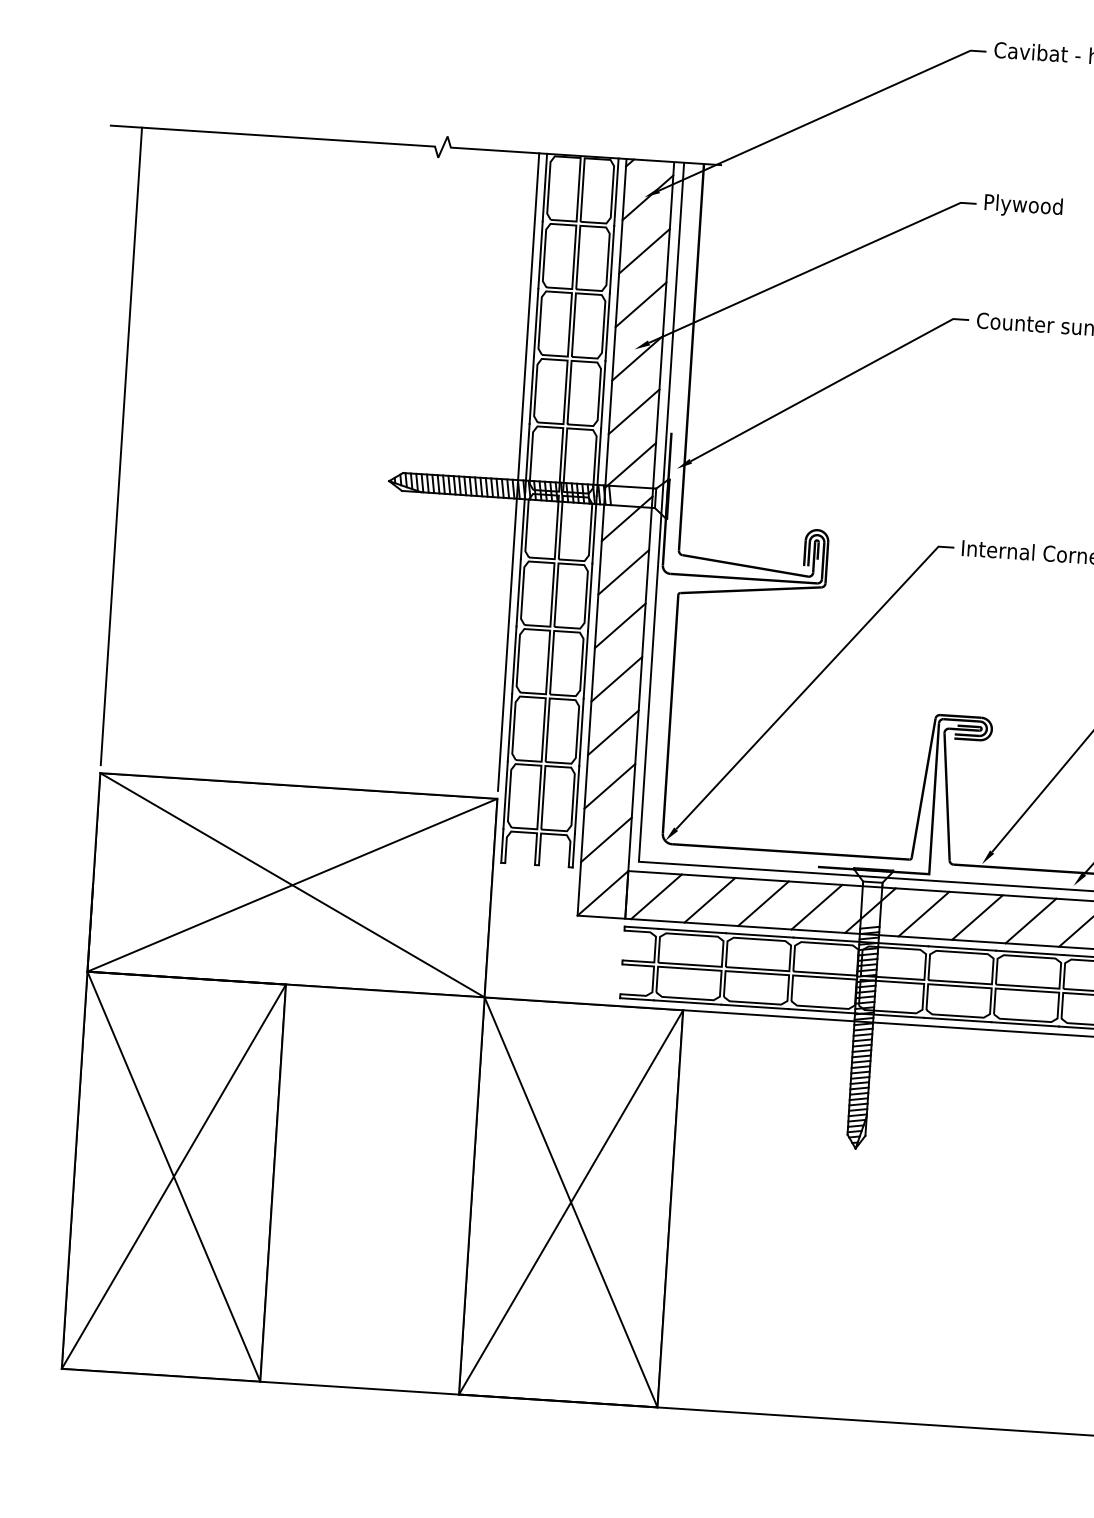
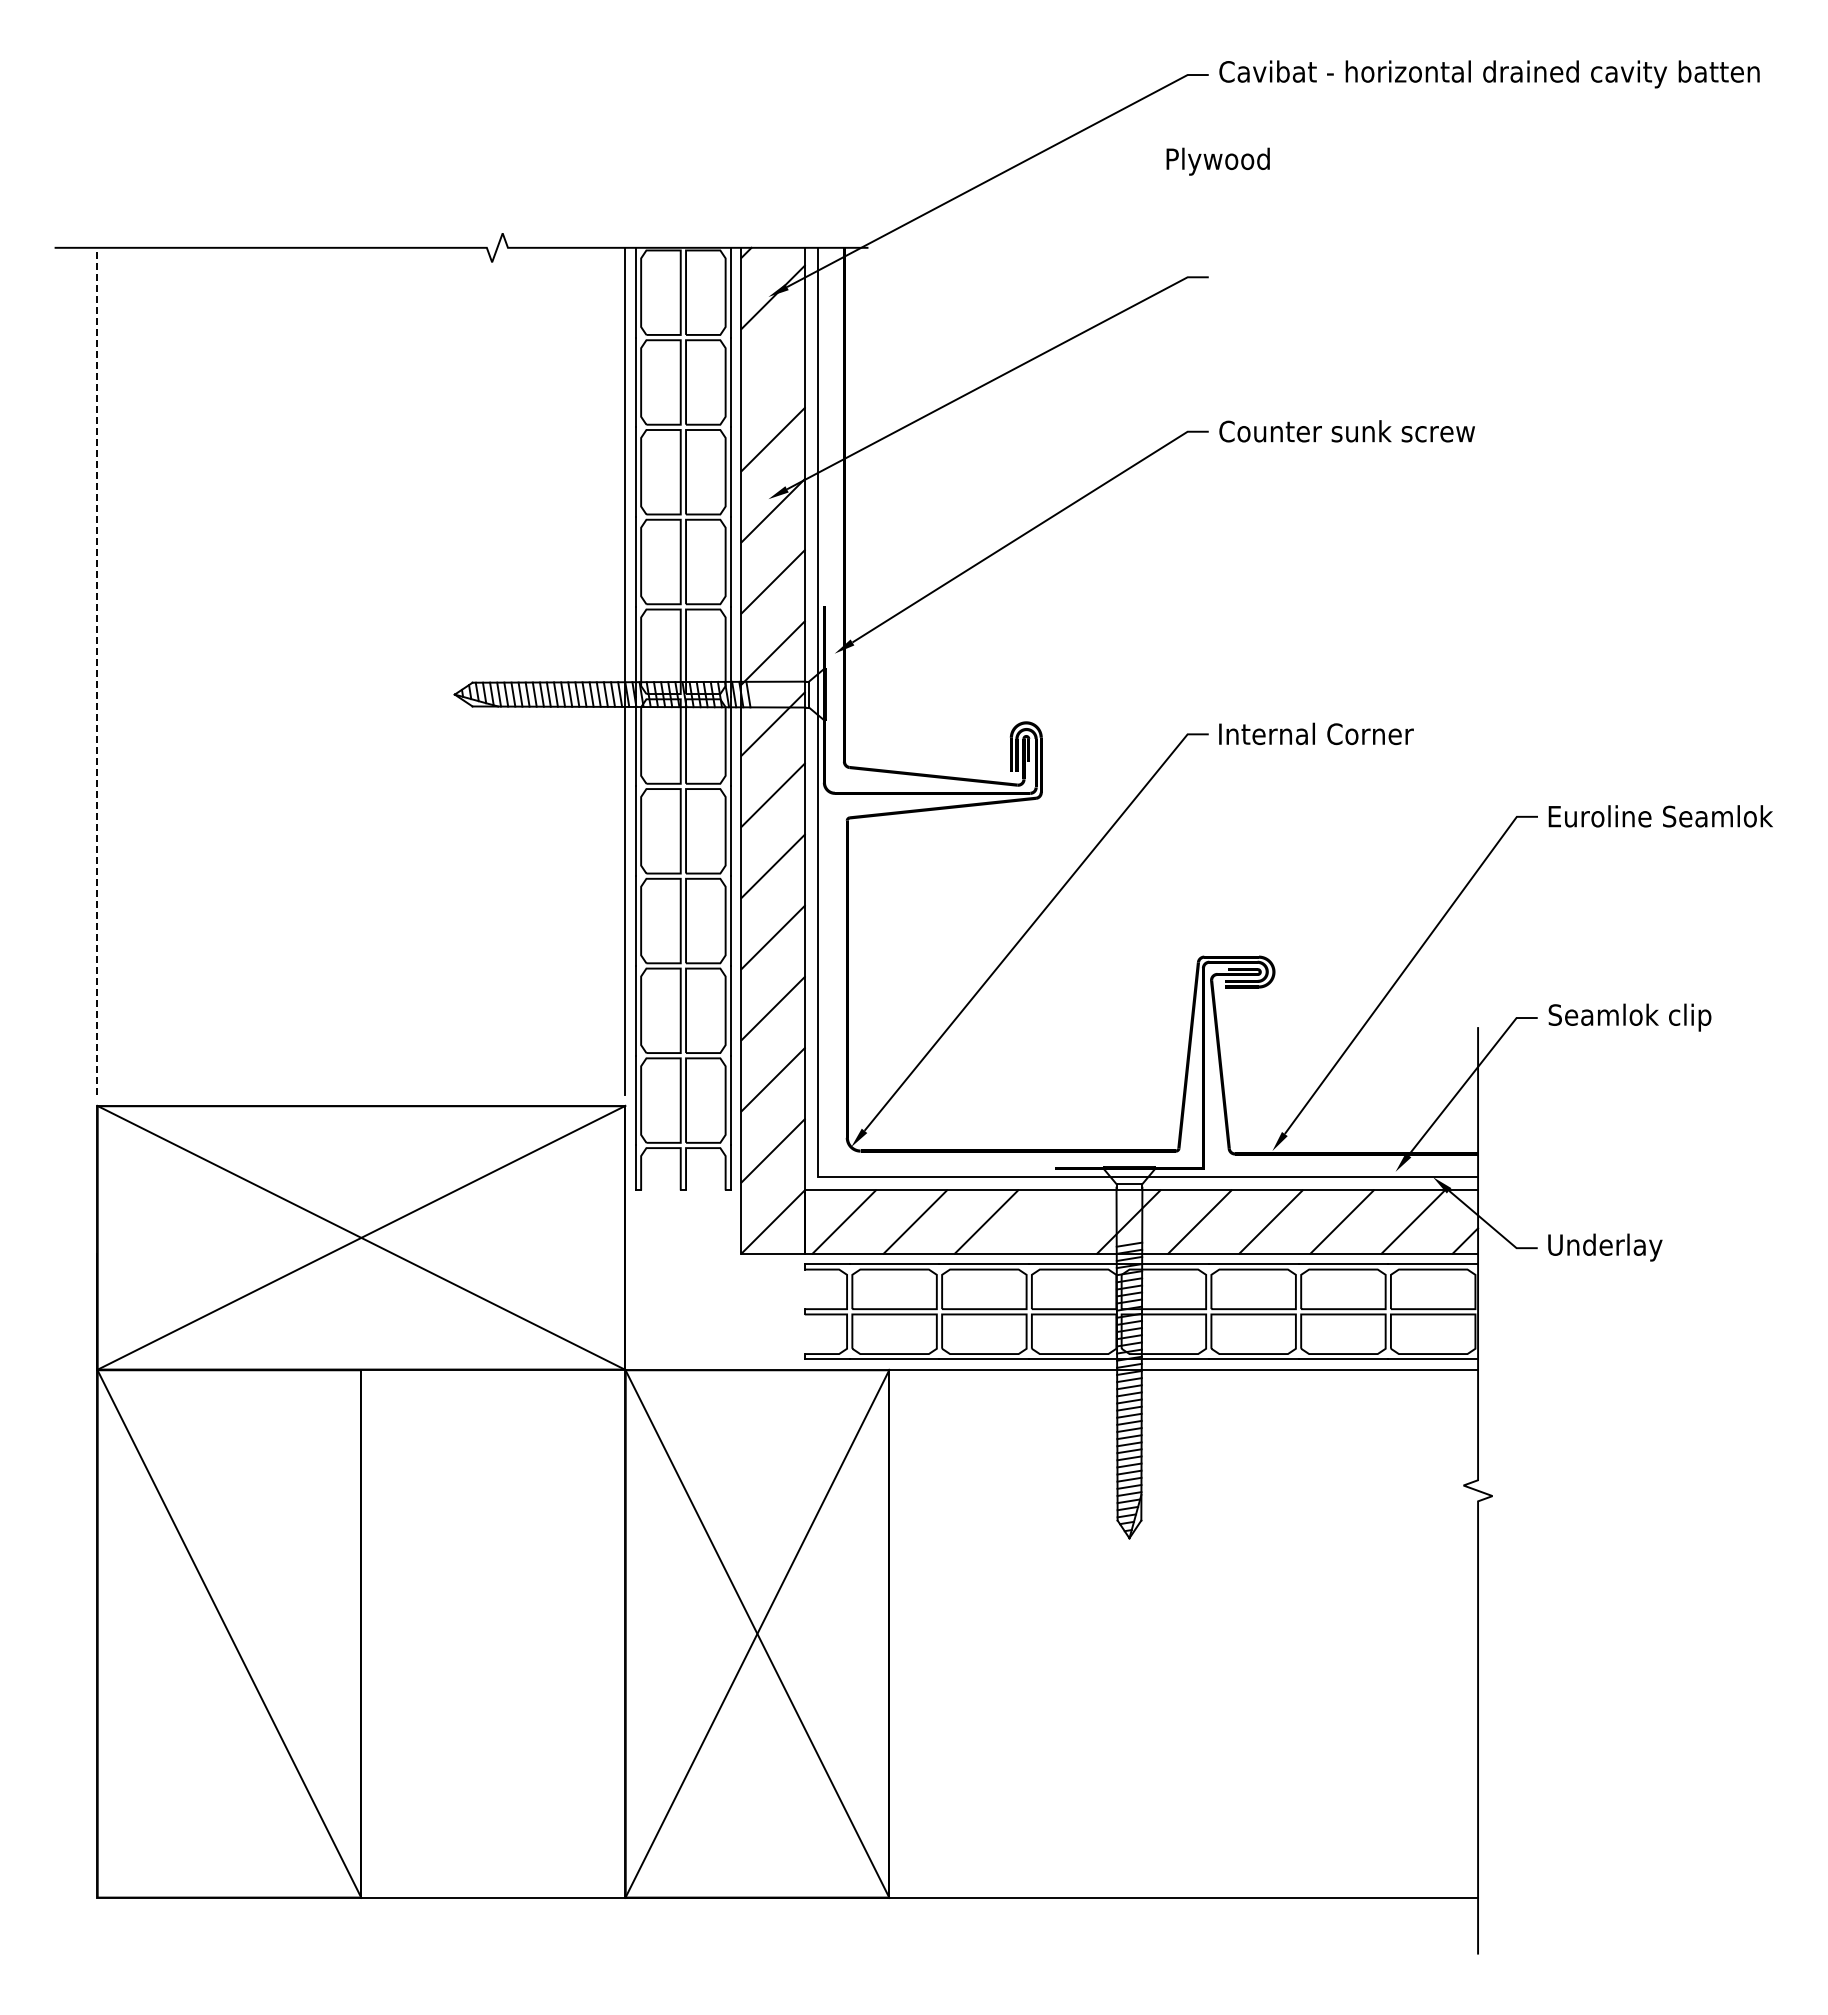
text: (1023, 206) -> (1217, 161), moved
line: (644, 251) -> (772, 368), removed
line: (121, 446) -> (97, 671), solid -> dashed
line: (816, 906) -> (1057, 1221), removed
line: (174, 1176) -> (229, 1633), removed

